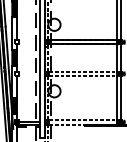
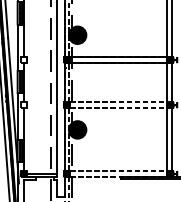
hatch: (54, 24) -> (77, 34), added
hatch: (54, 91) -> (77, 130), added

